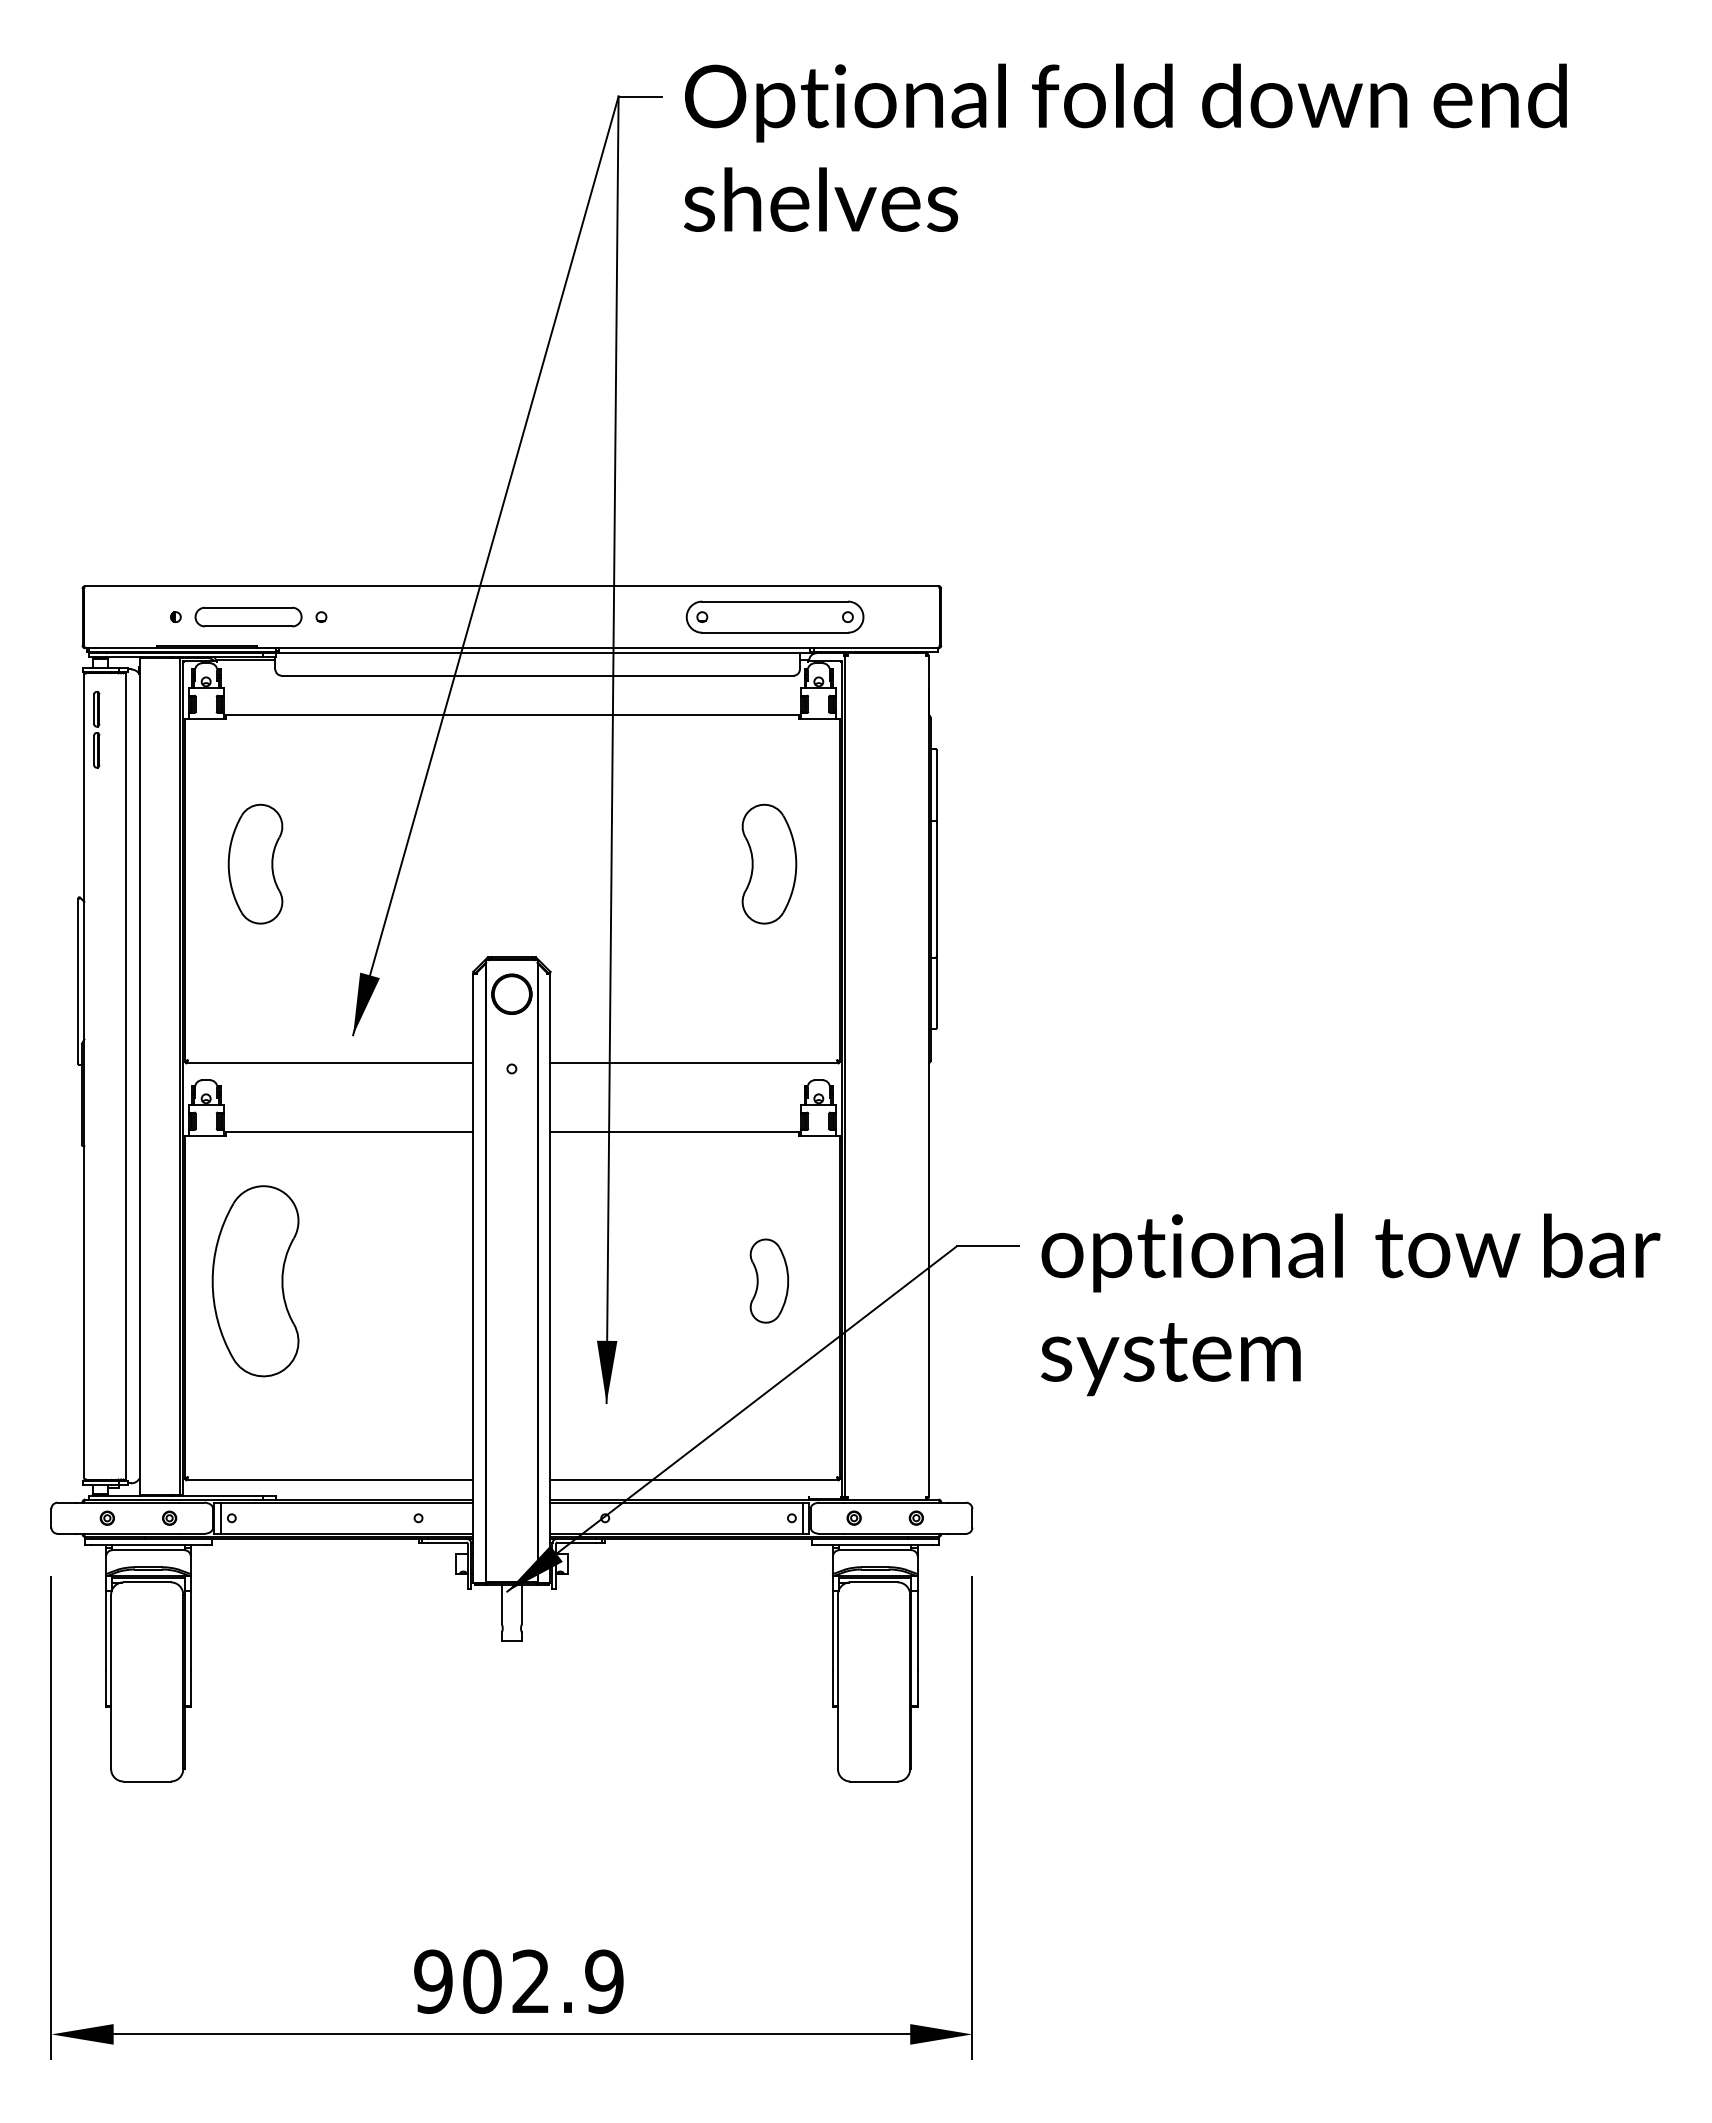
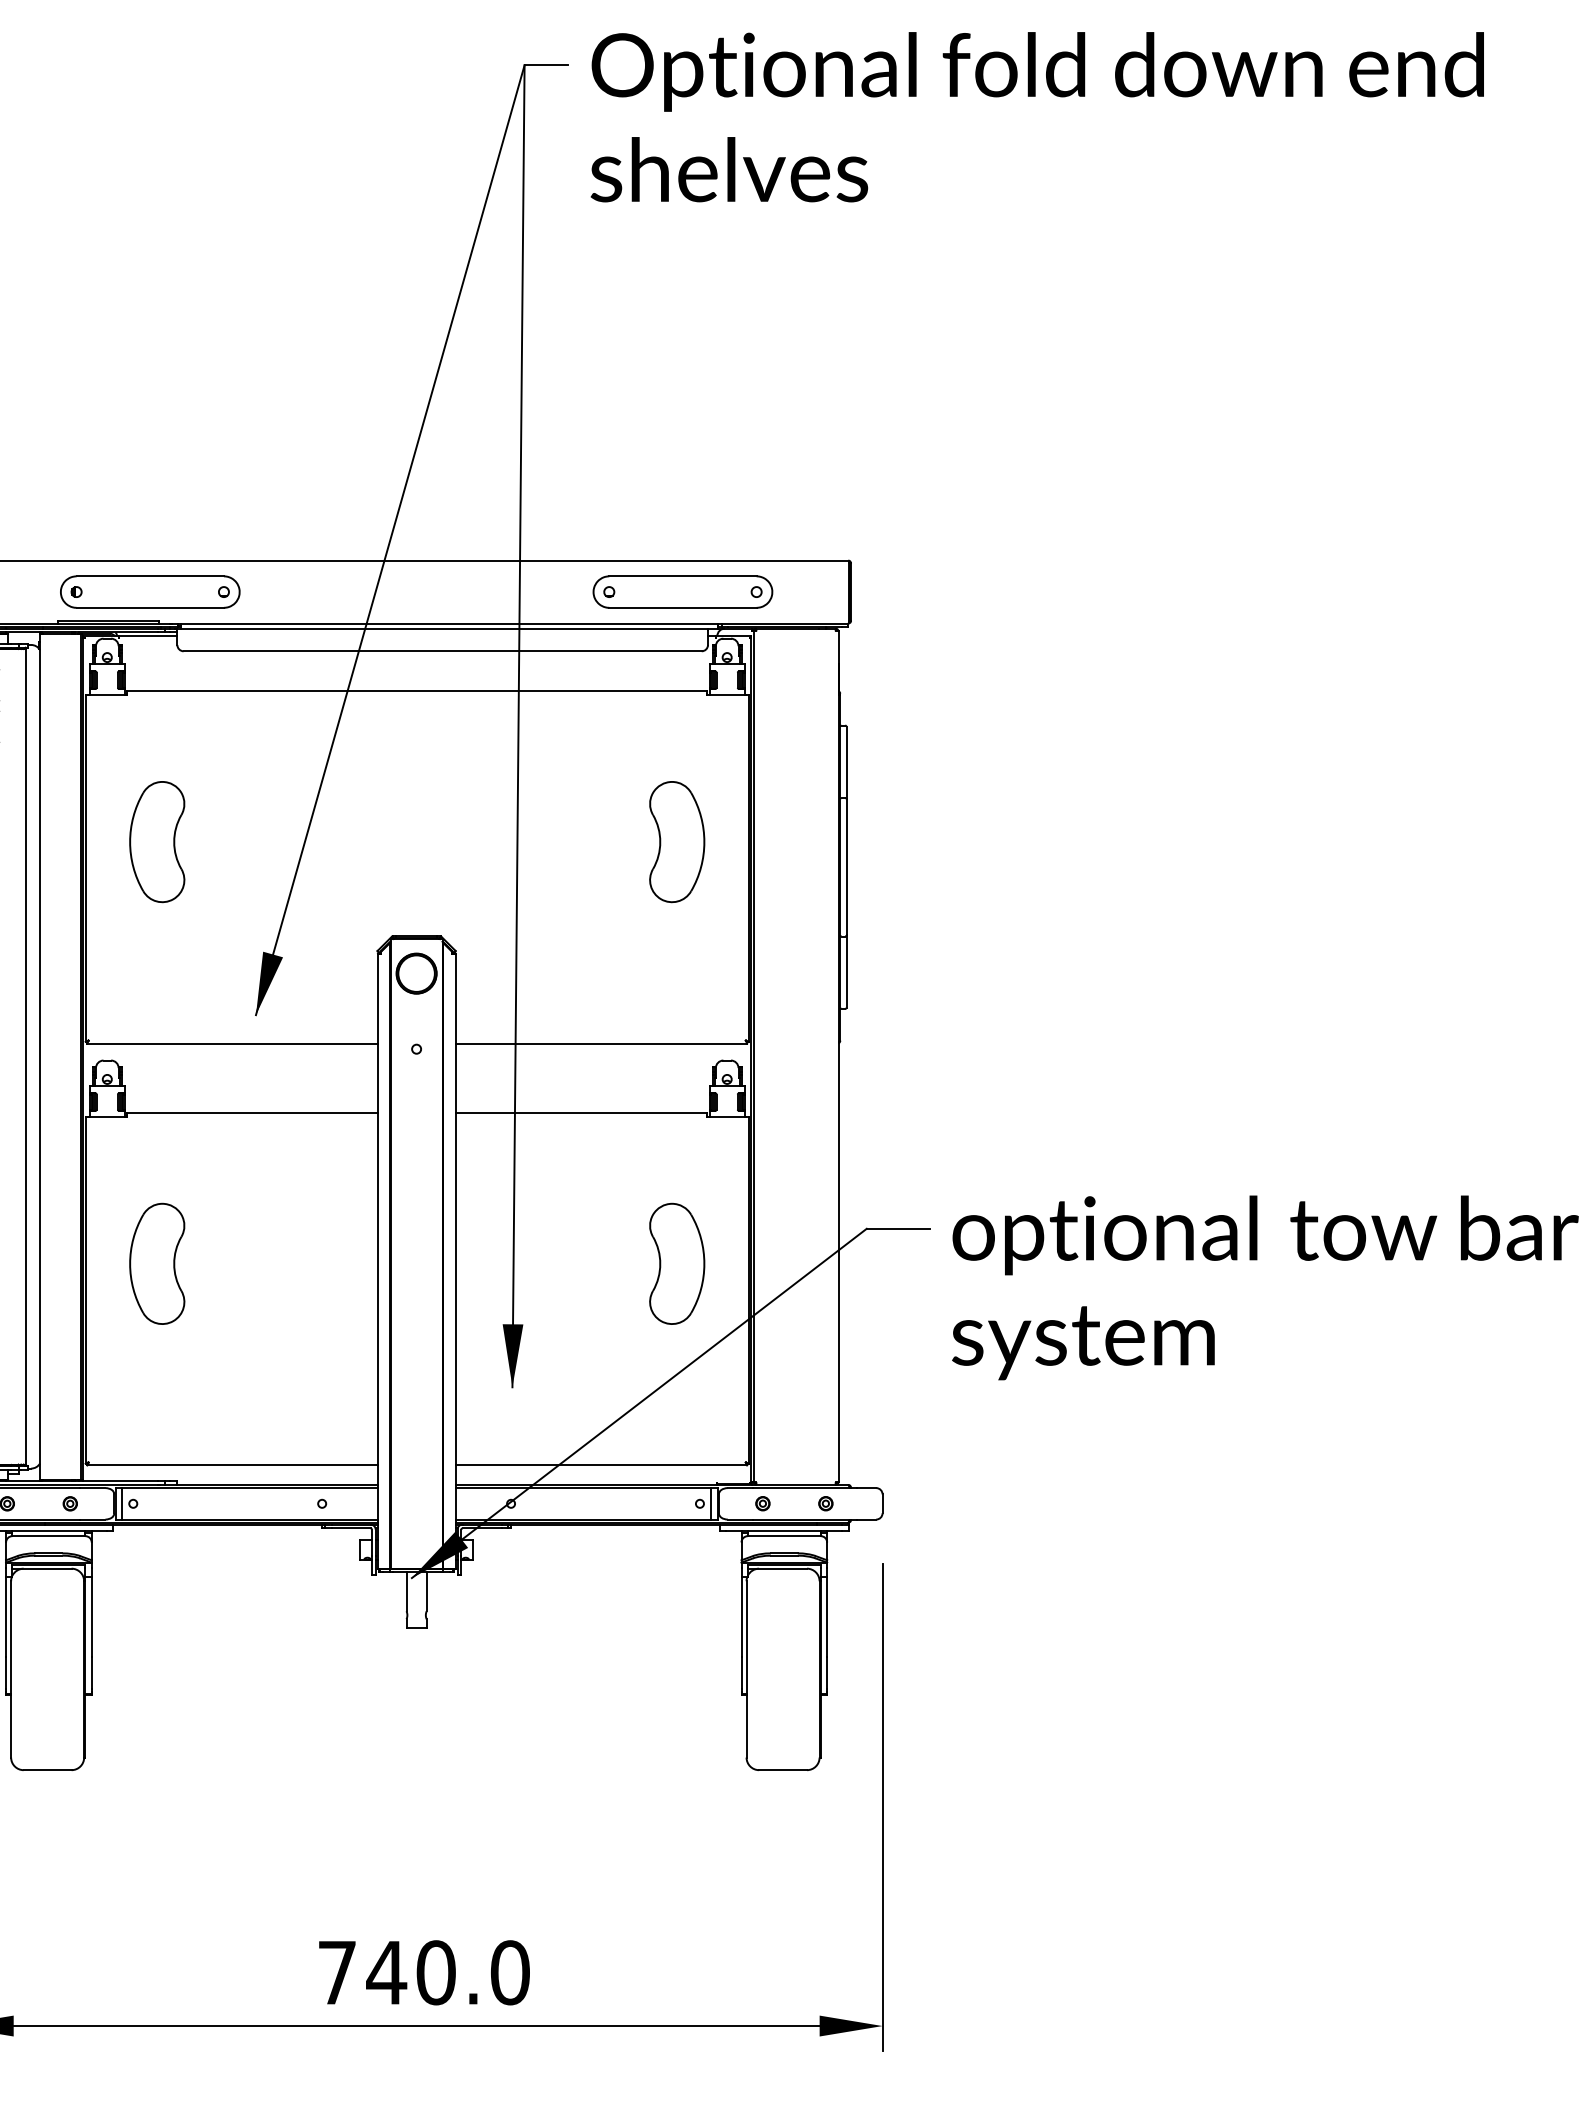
part: (248, 616) -> (150, 591), size x1.67
part: (255, 1280) -> (157, 1263), size x0.62
part: (769, 1280) -> (677, 1263), size x1.43
text: (518, 1981) -> (423, 1972), 902.9 -> 740.0

